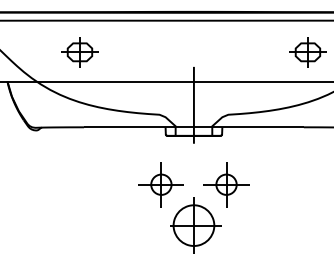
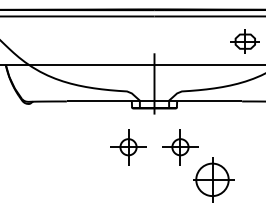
part: (79, 52) -> (63, 41), removed
part: (195, 225) -> (213, 179), moved

